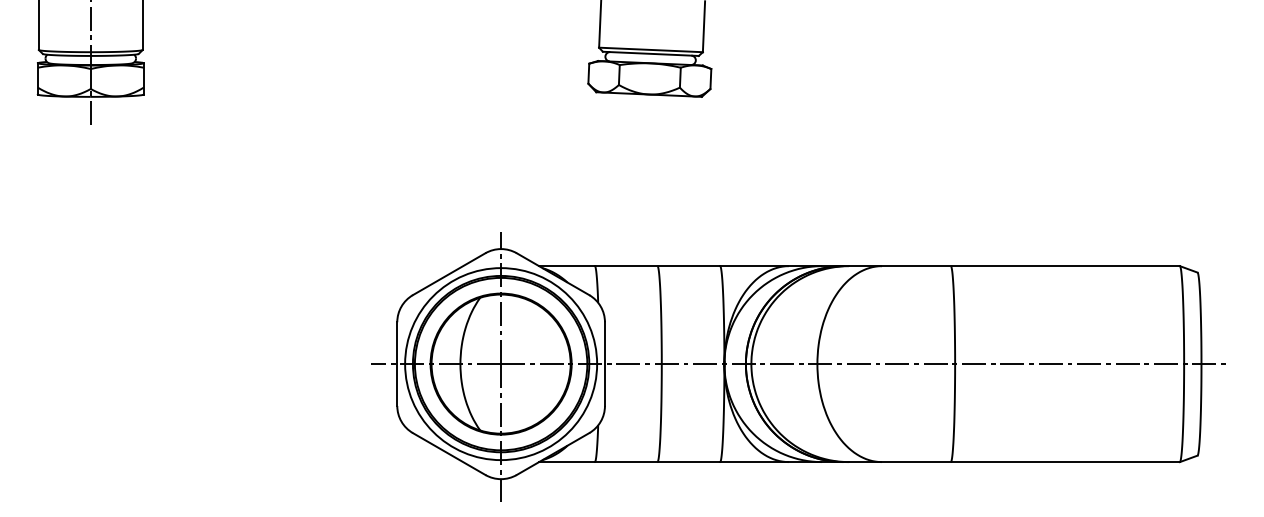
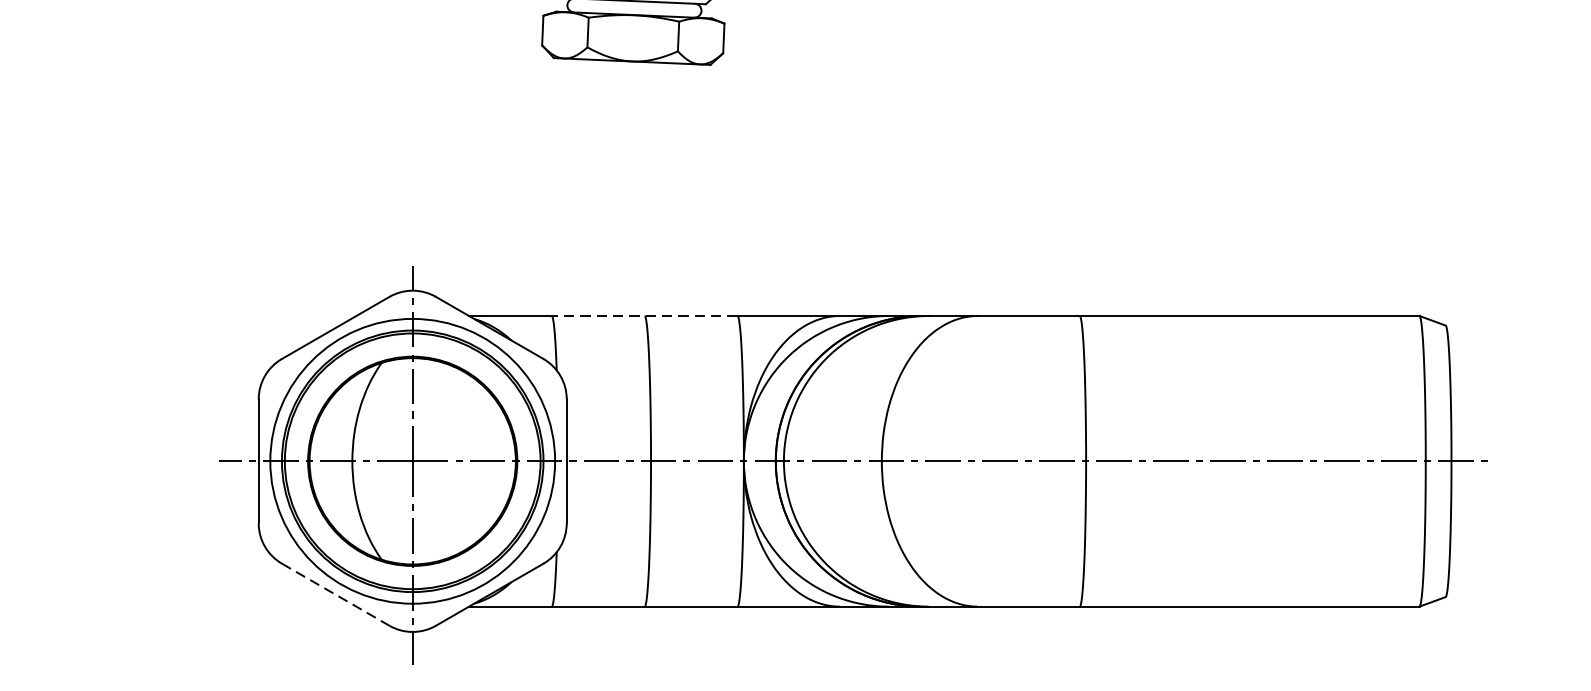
line: (657, 266) -> (644, 316), solid -> dashed
line: (449, 454) -> (336, 595), solid -> dashed

